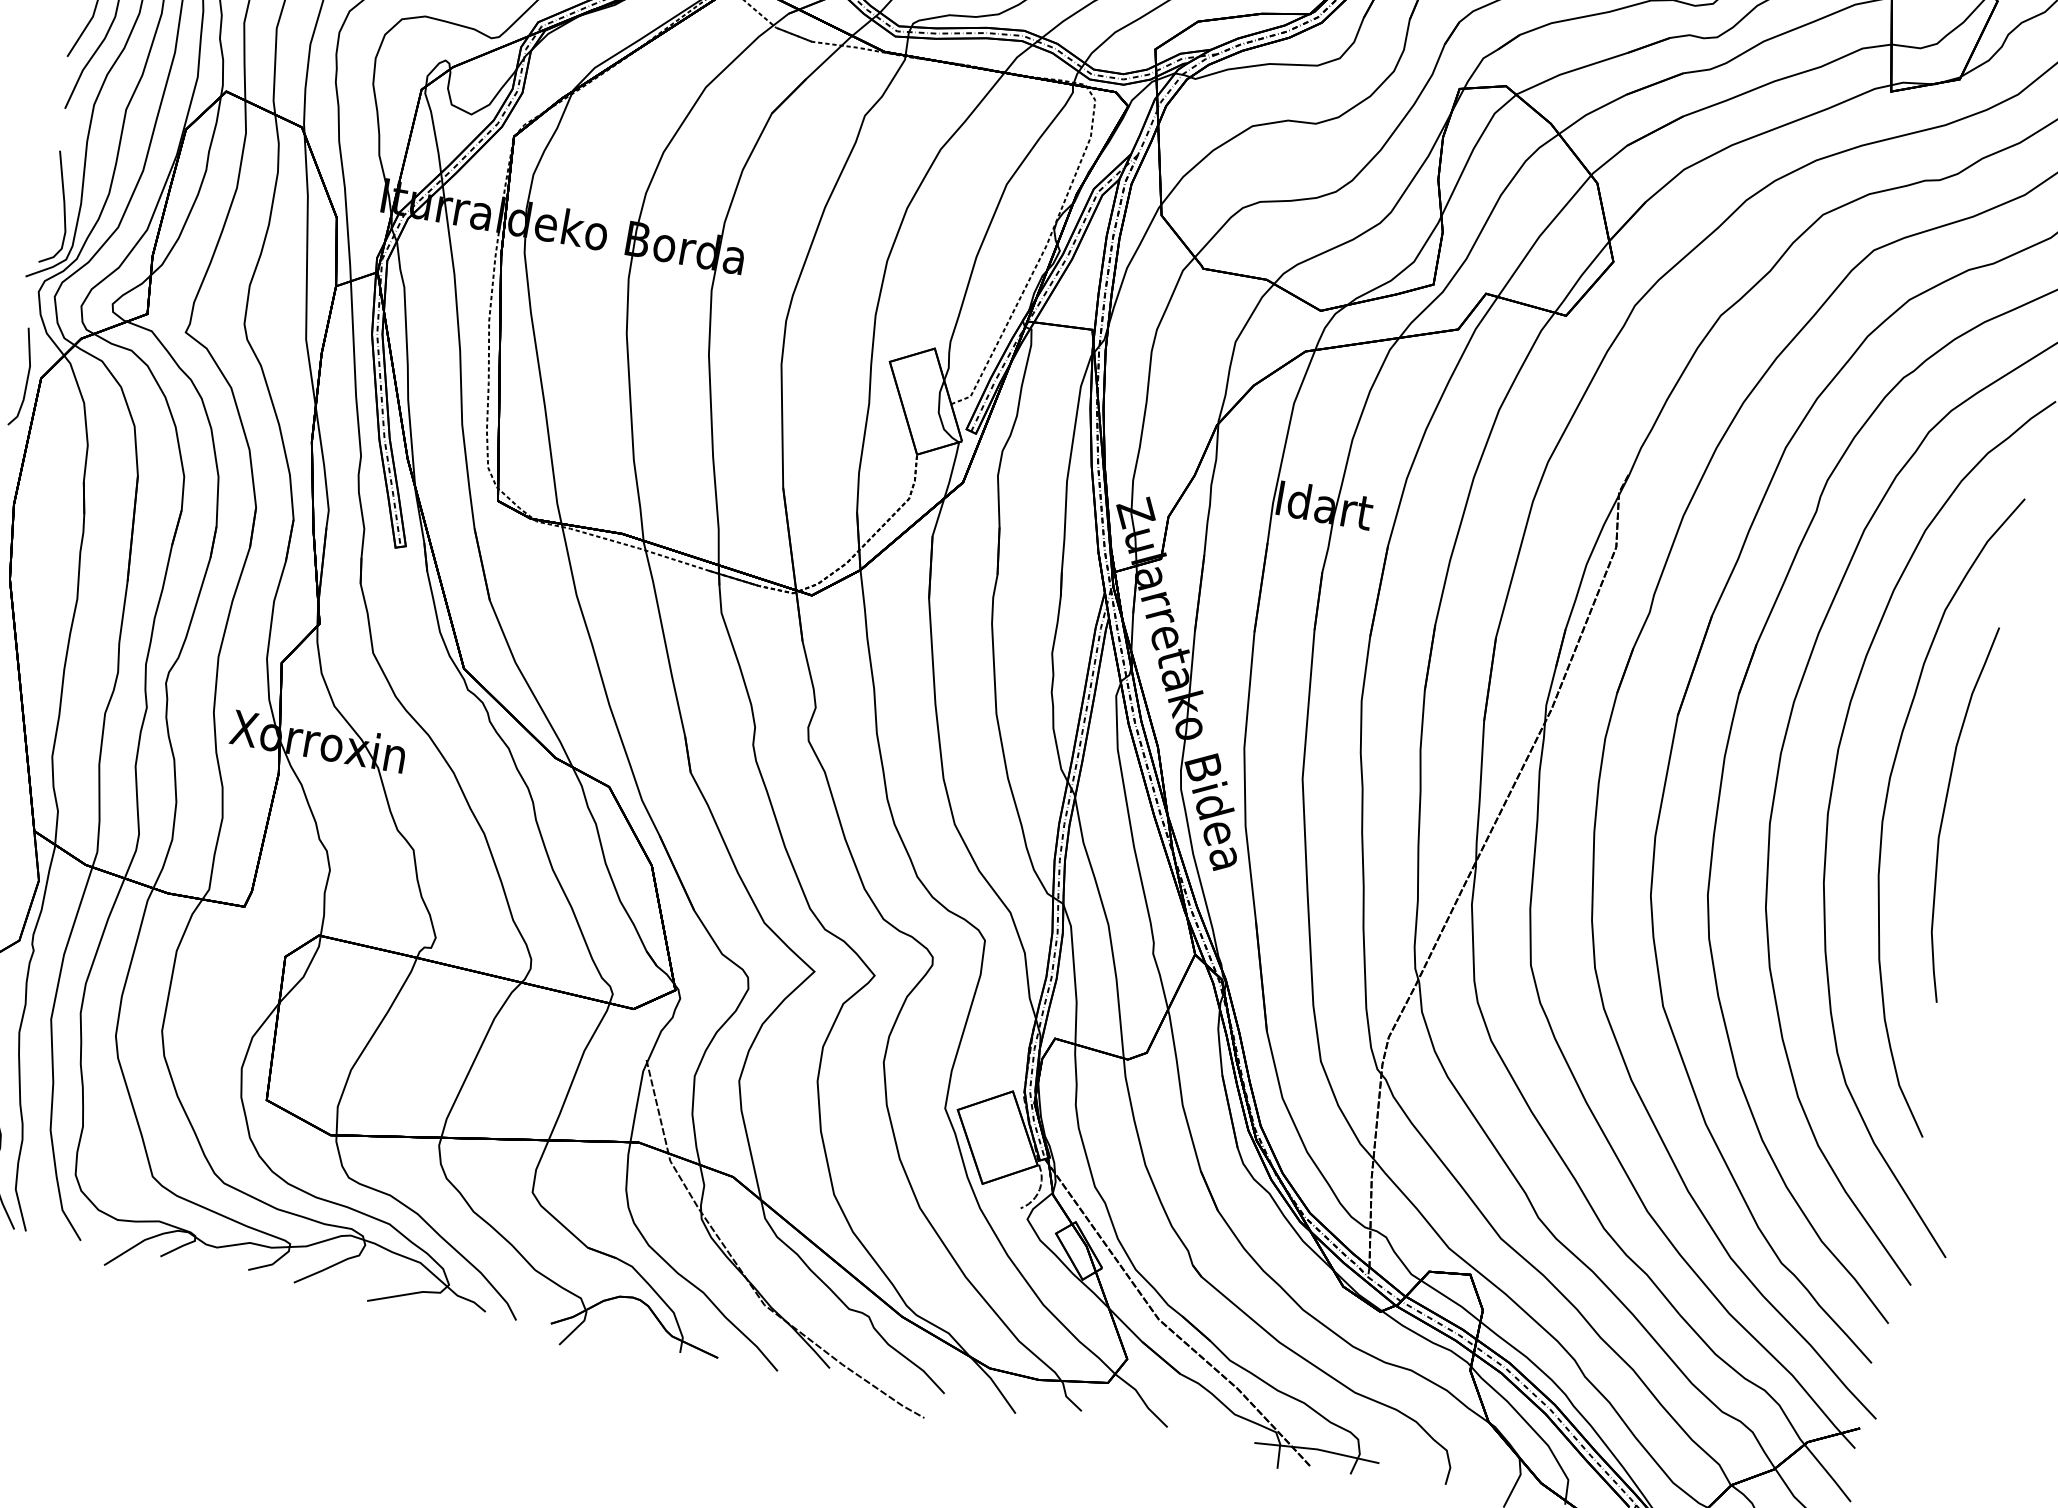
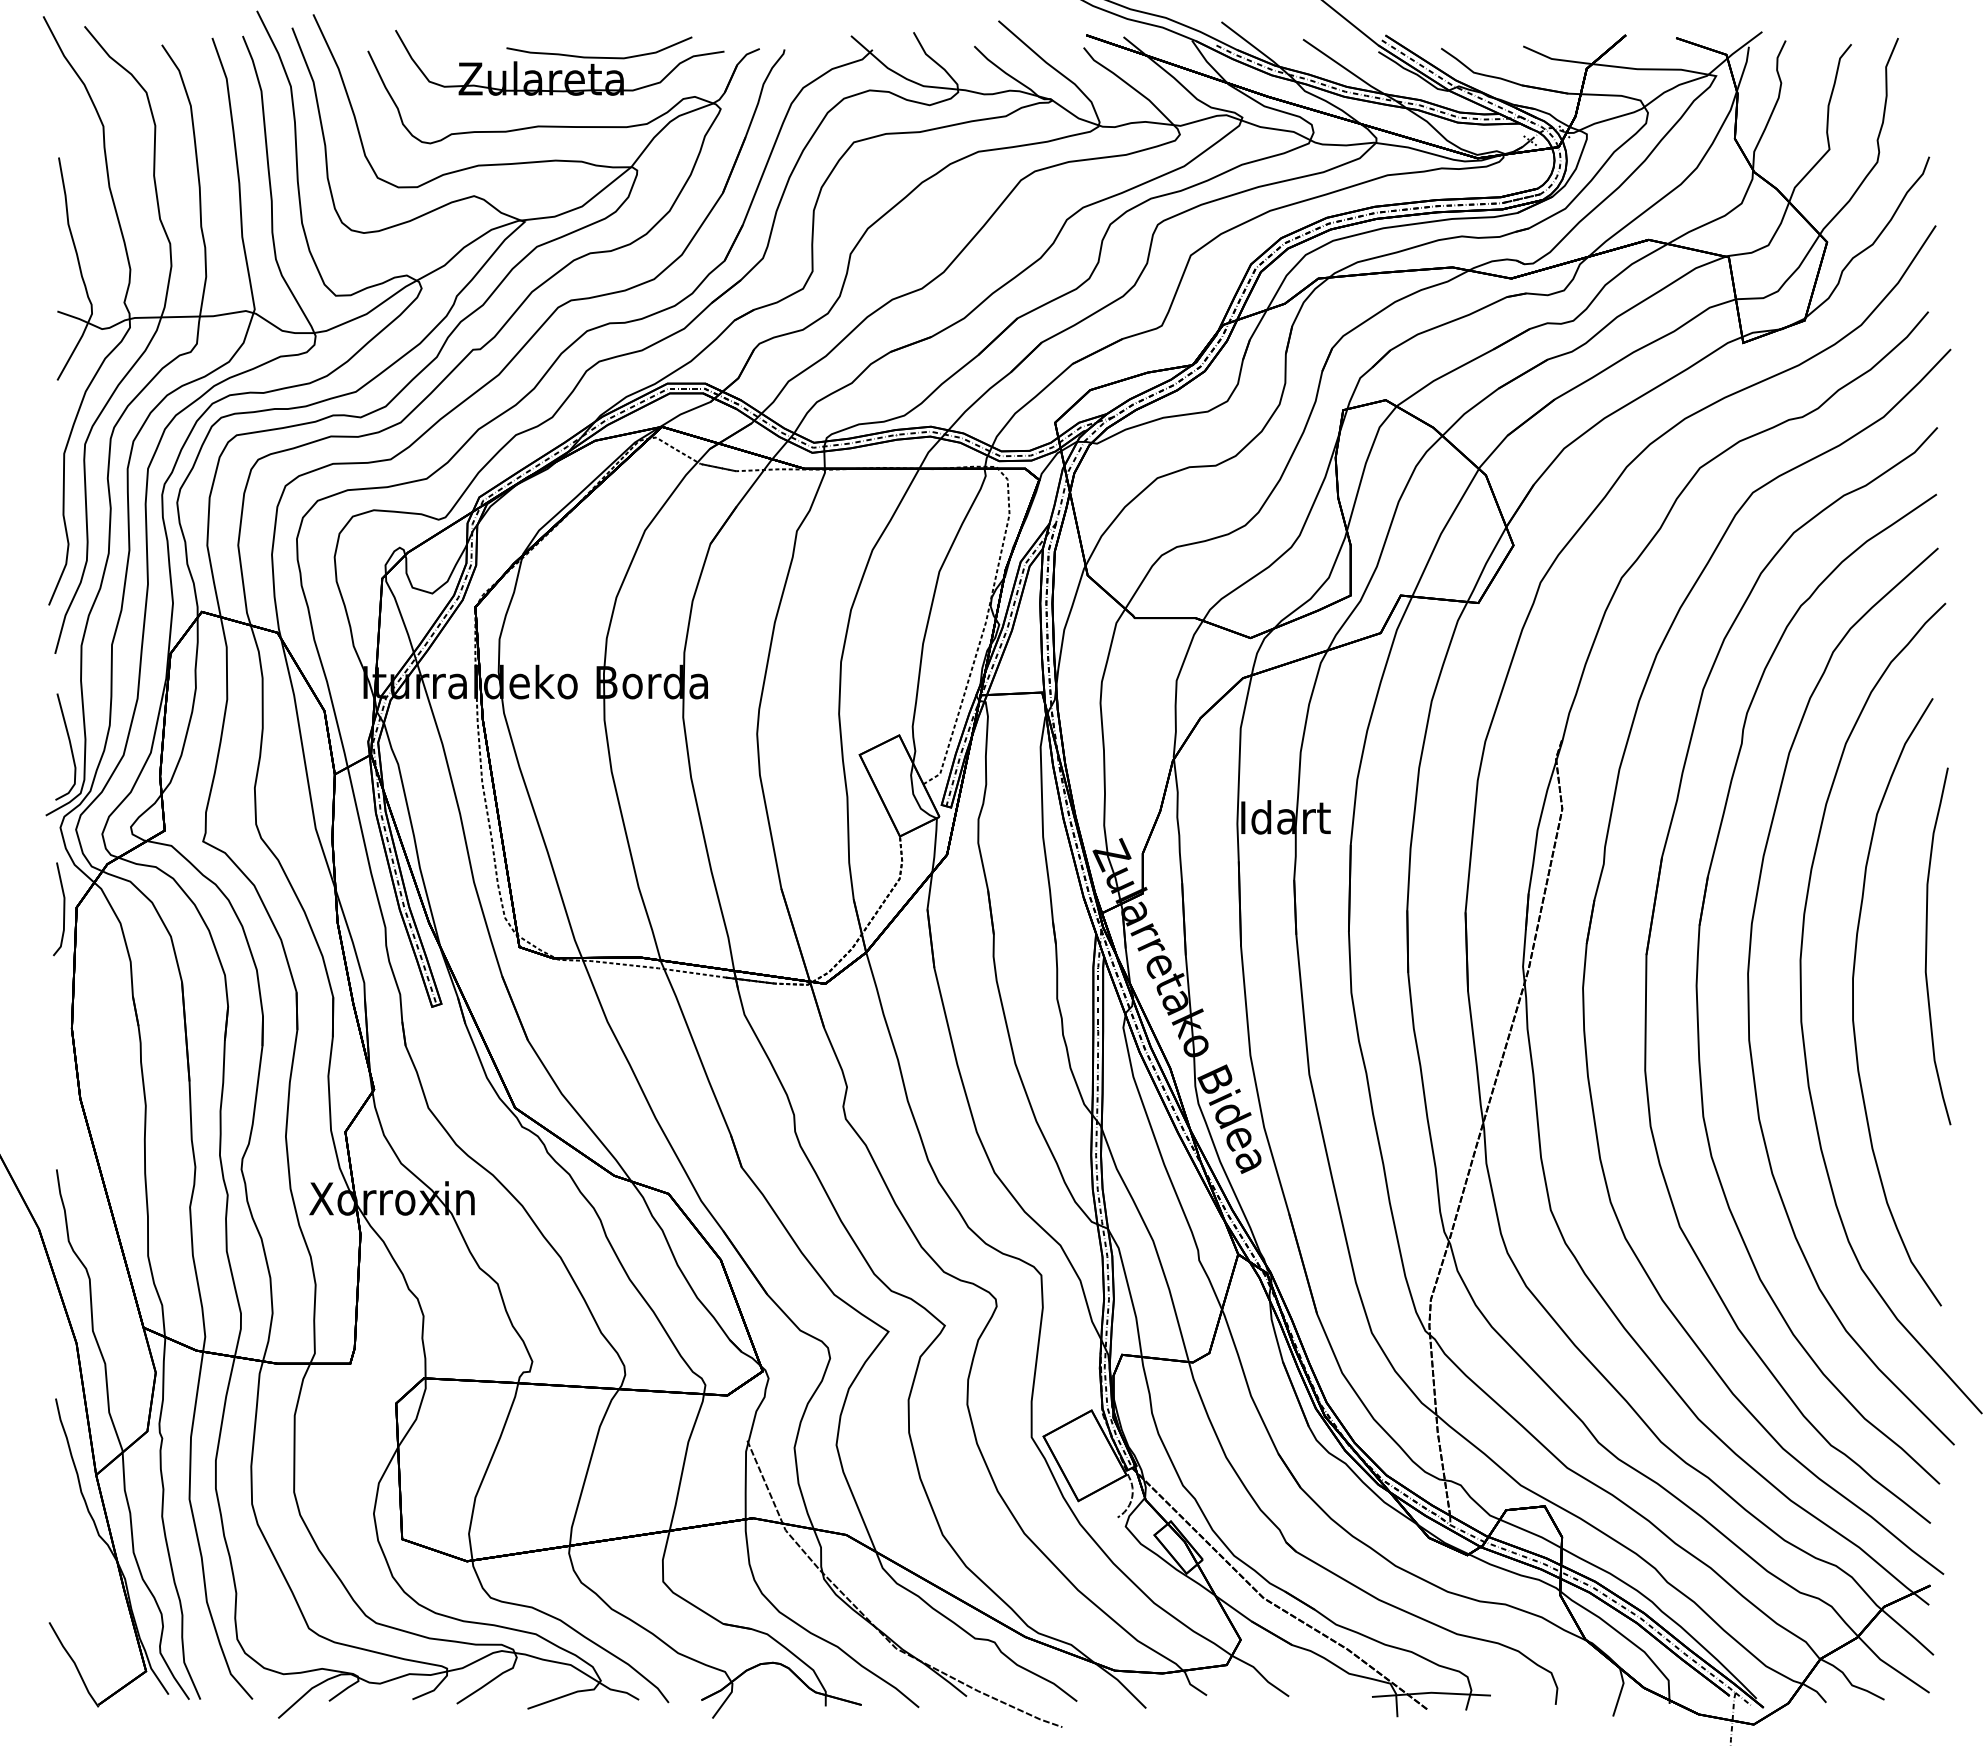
curve: (1945, 811) -> (1927, 946), moved

